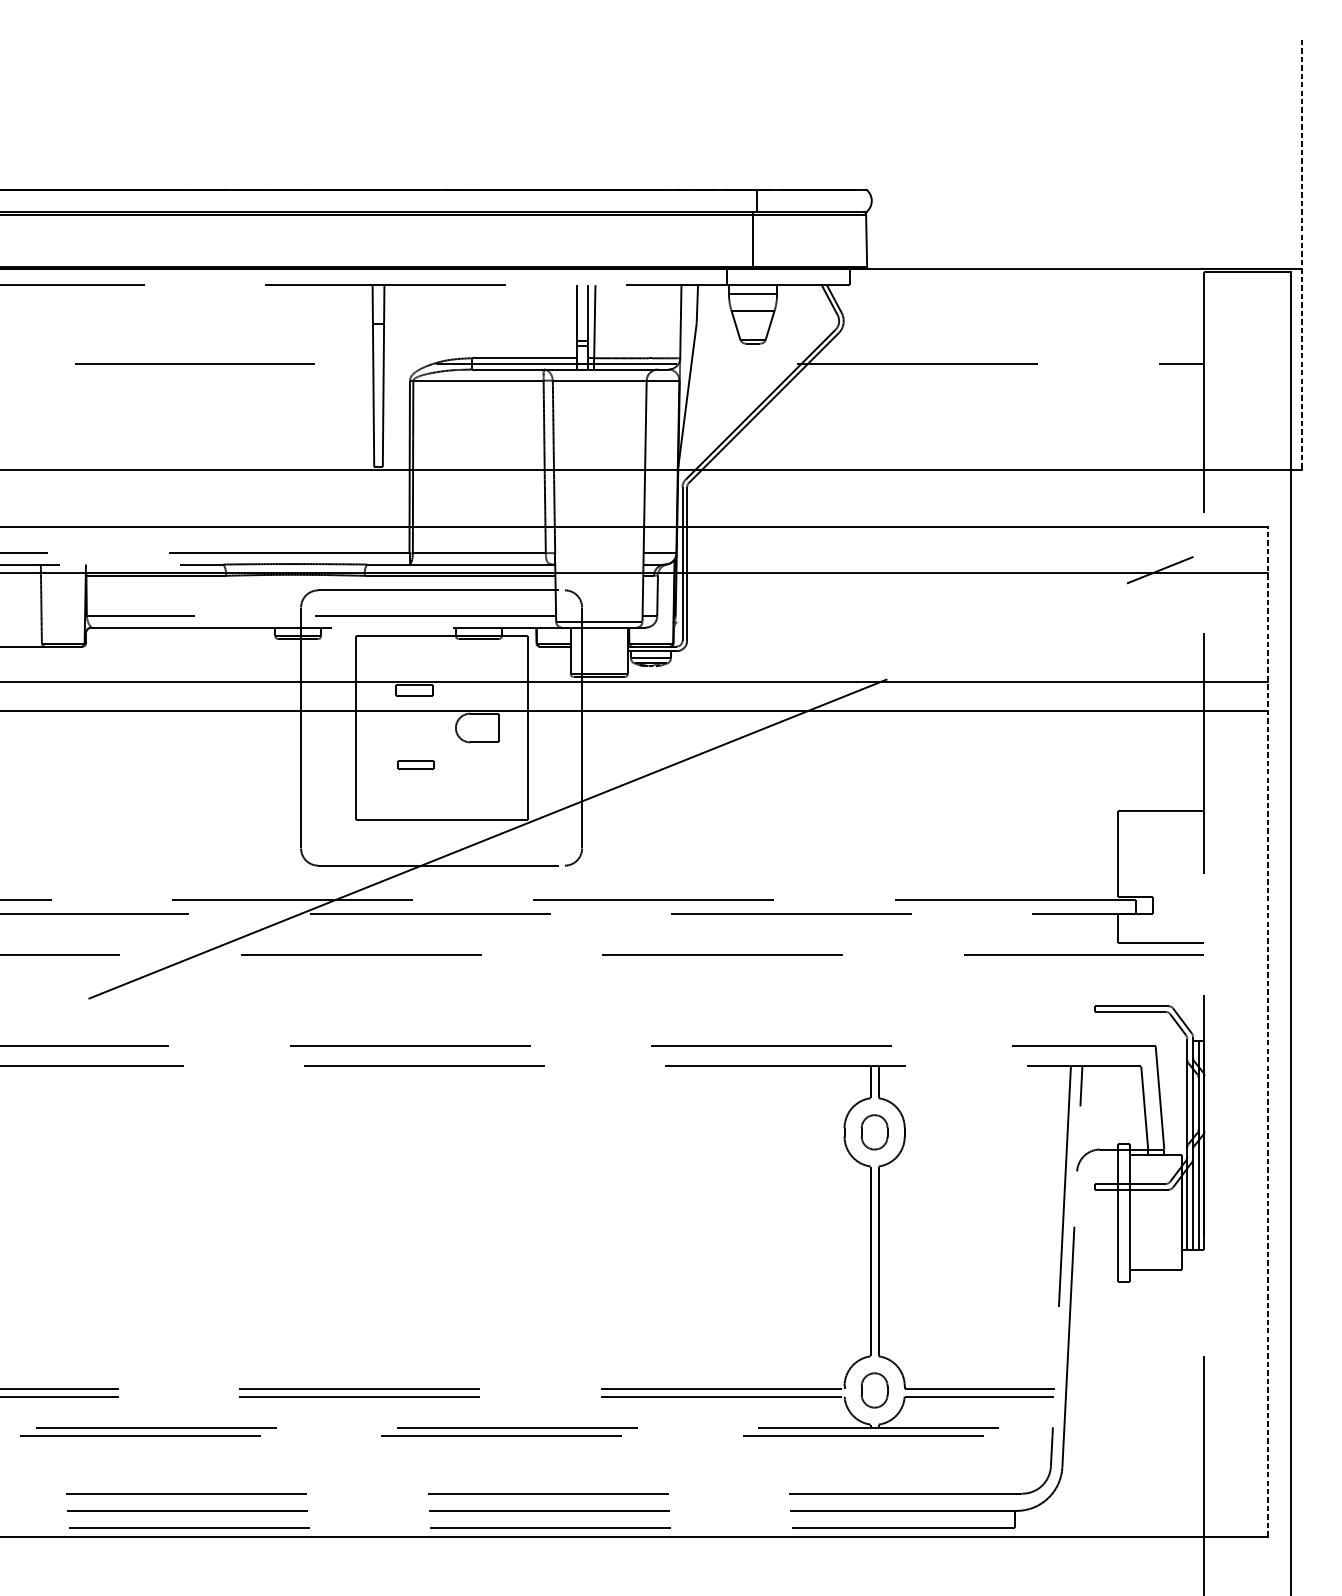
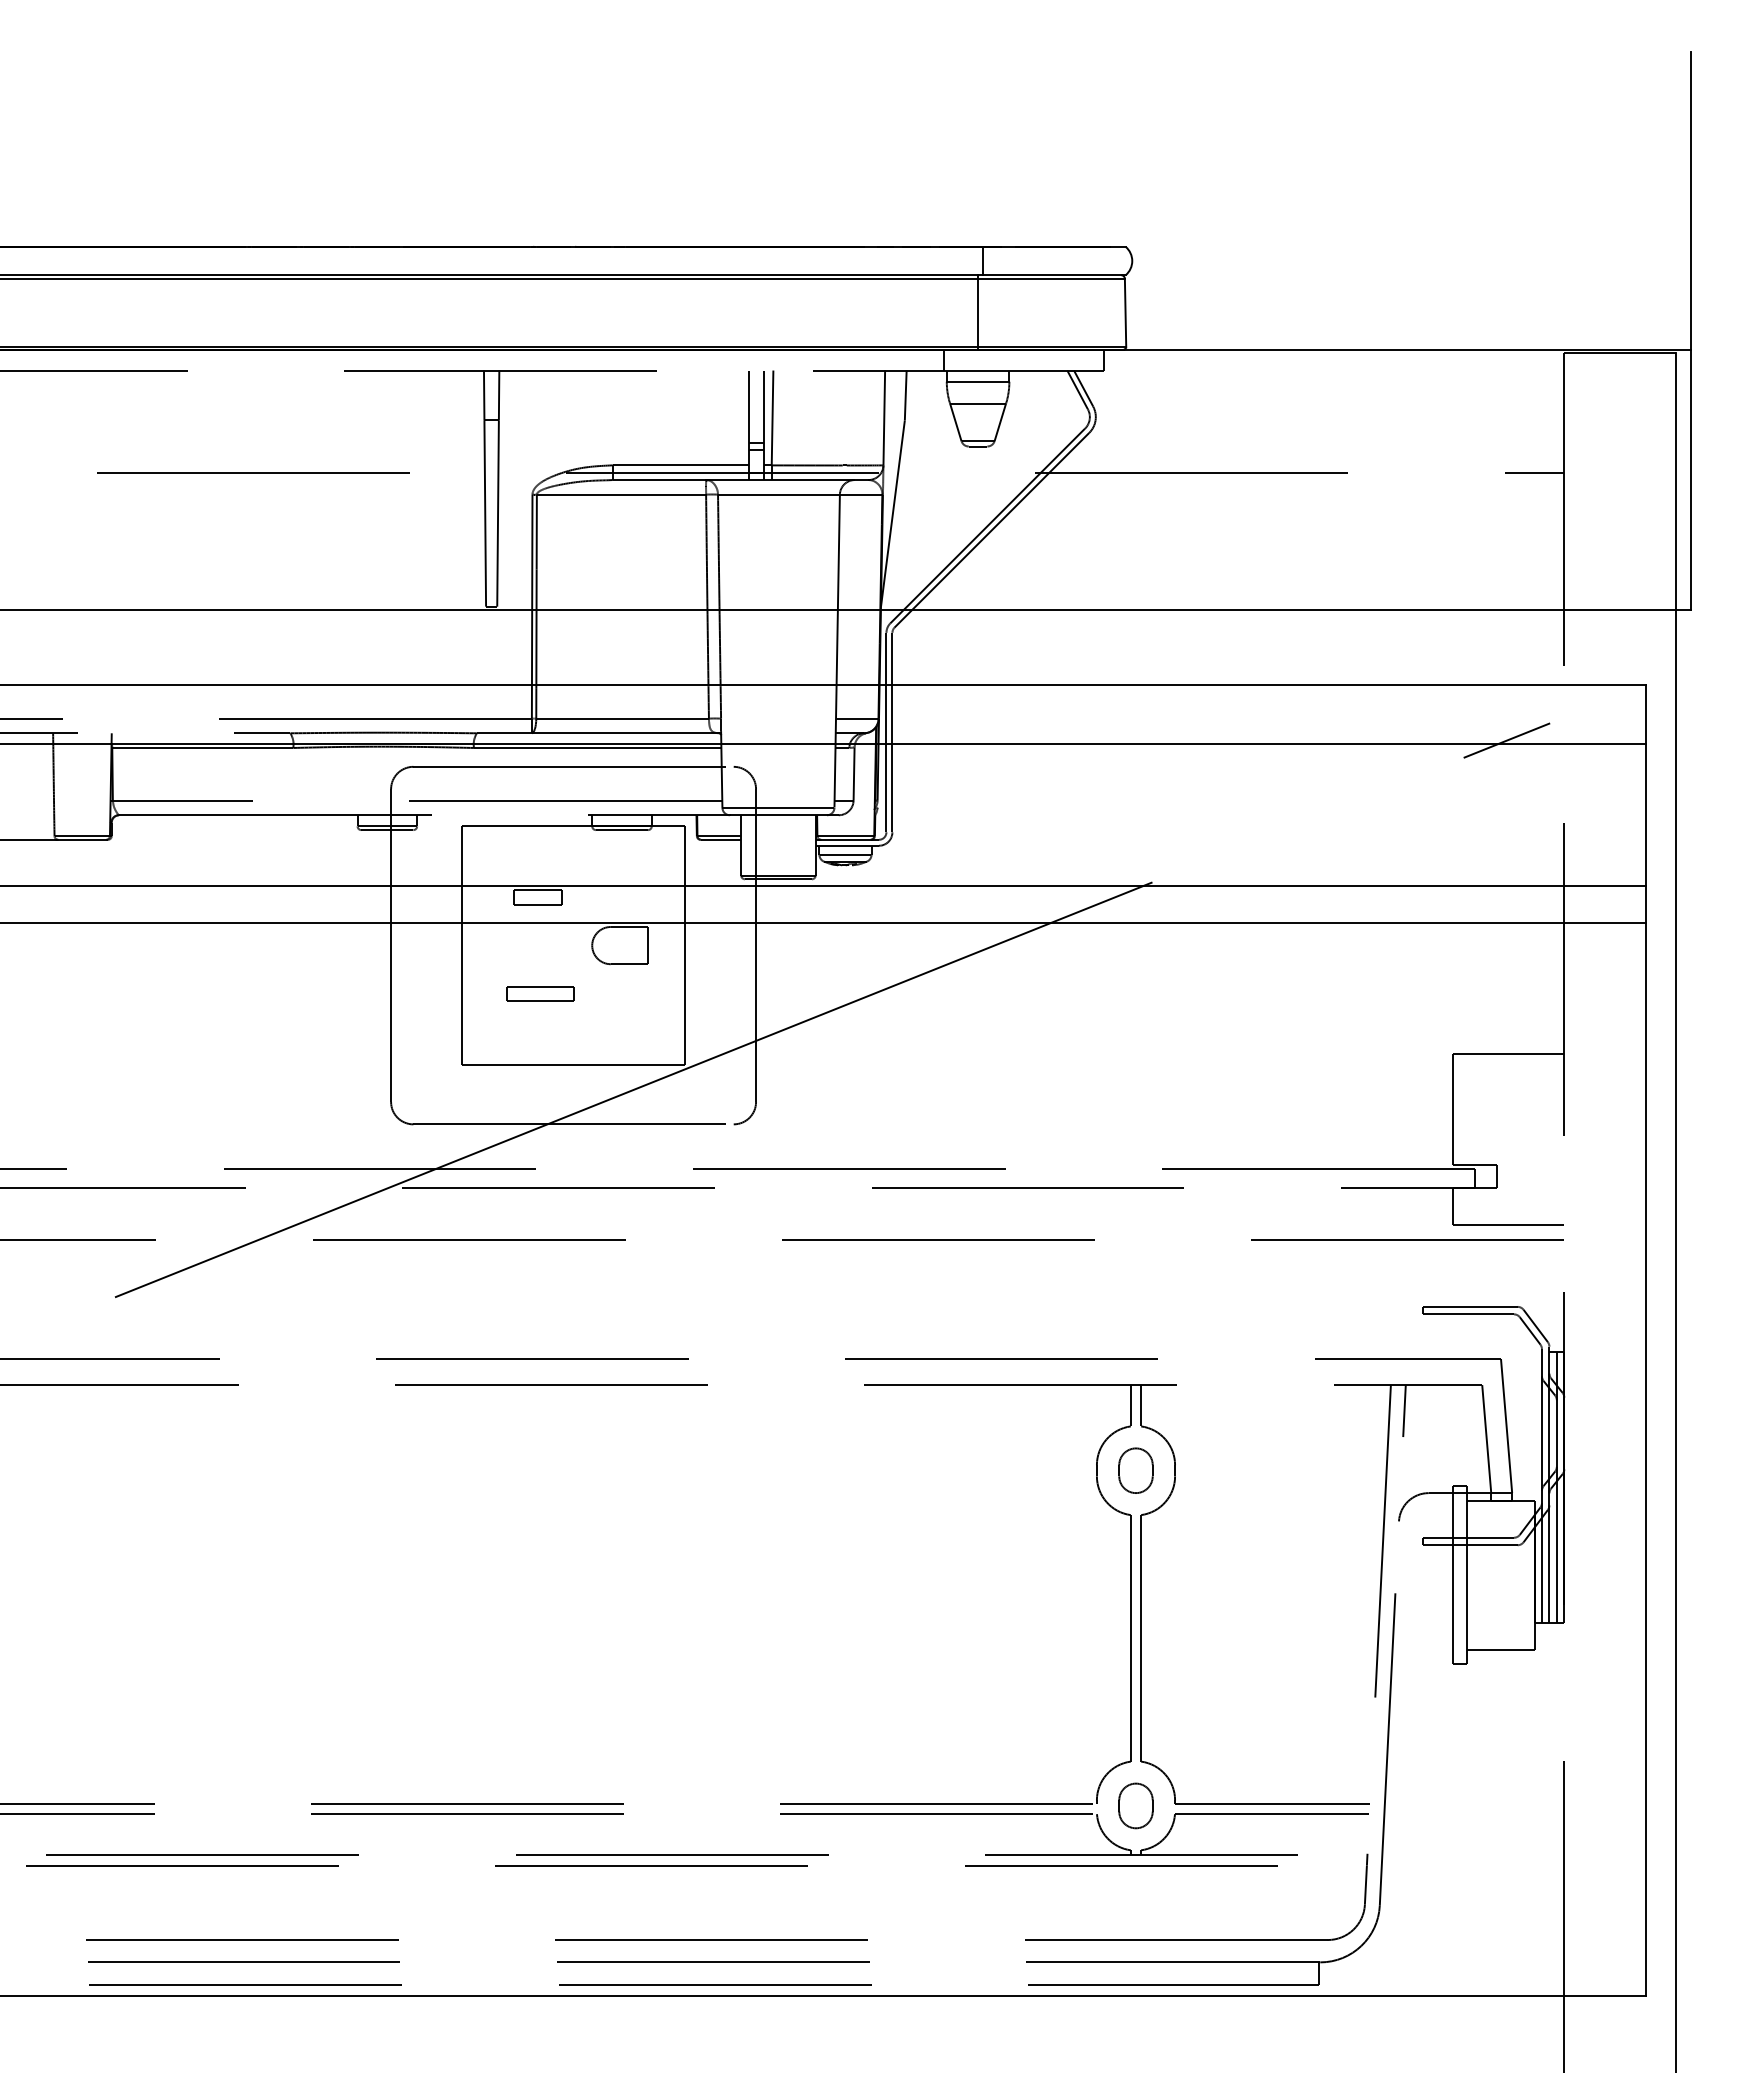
line: (1301, 255) -> (1690, 331), dashed -> solid
part: (416, 764) -> (540, 993), size x1.43
line: (1267, 1032) -> (1646, 1340), dashed -> solid

